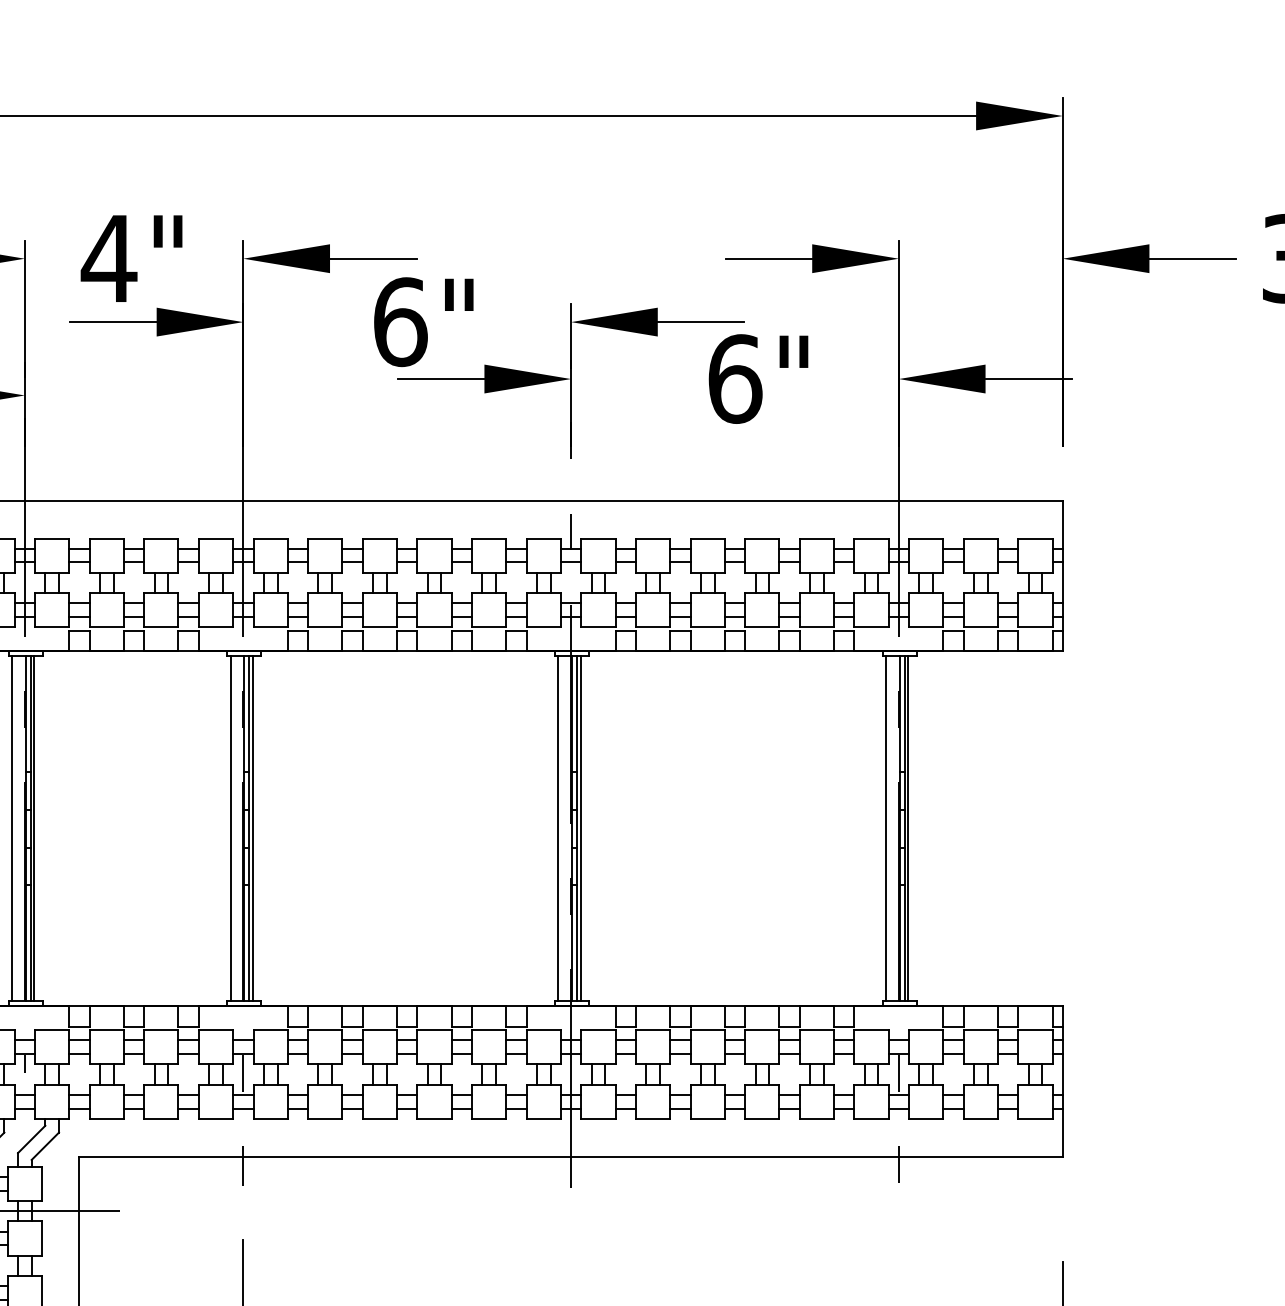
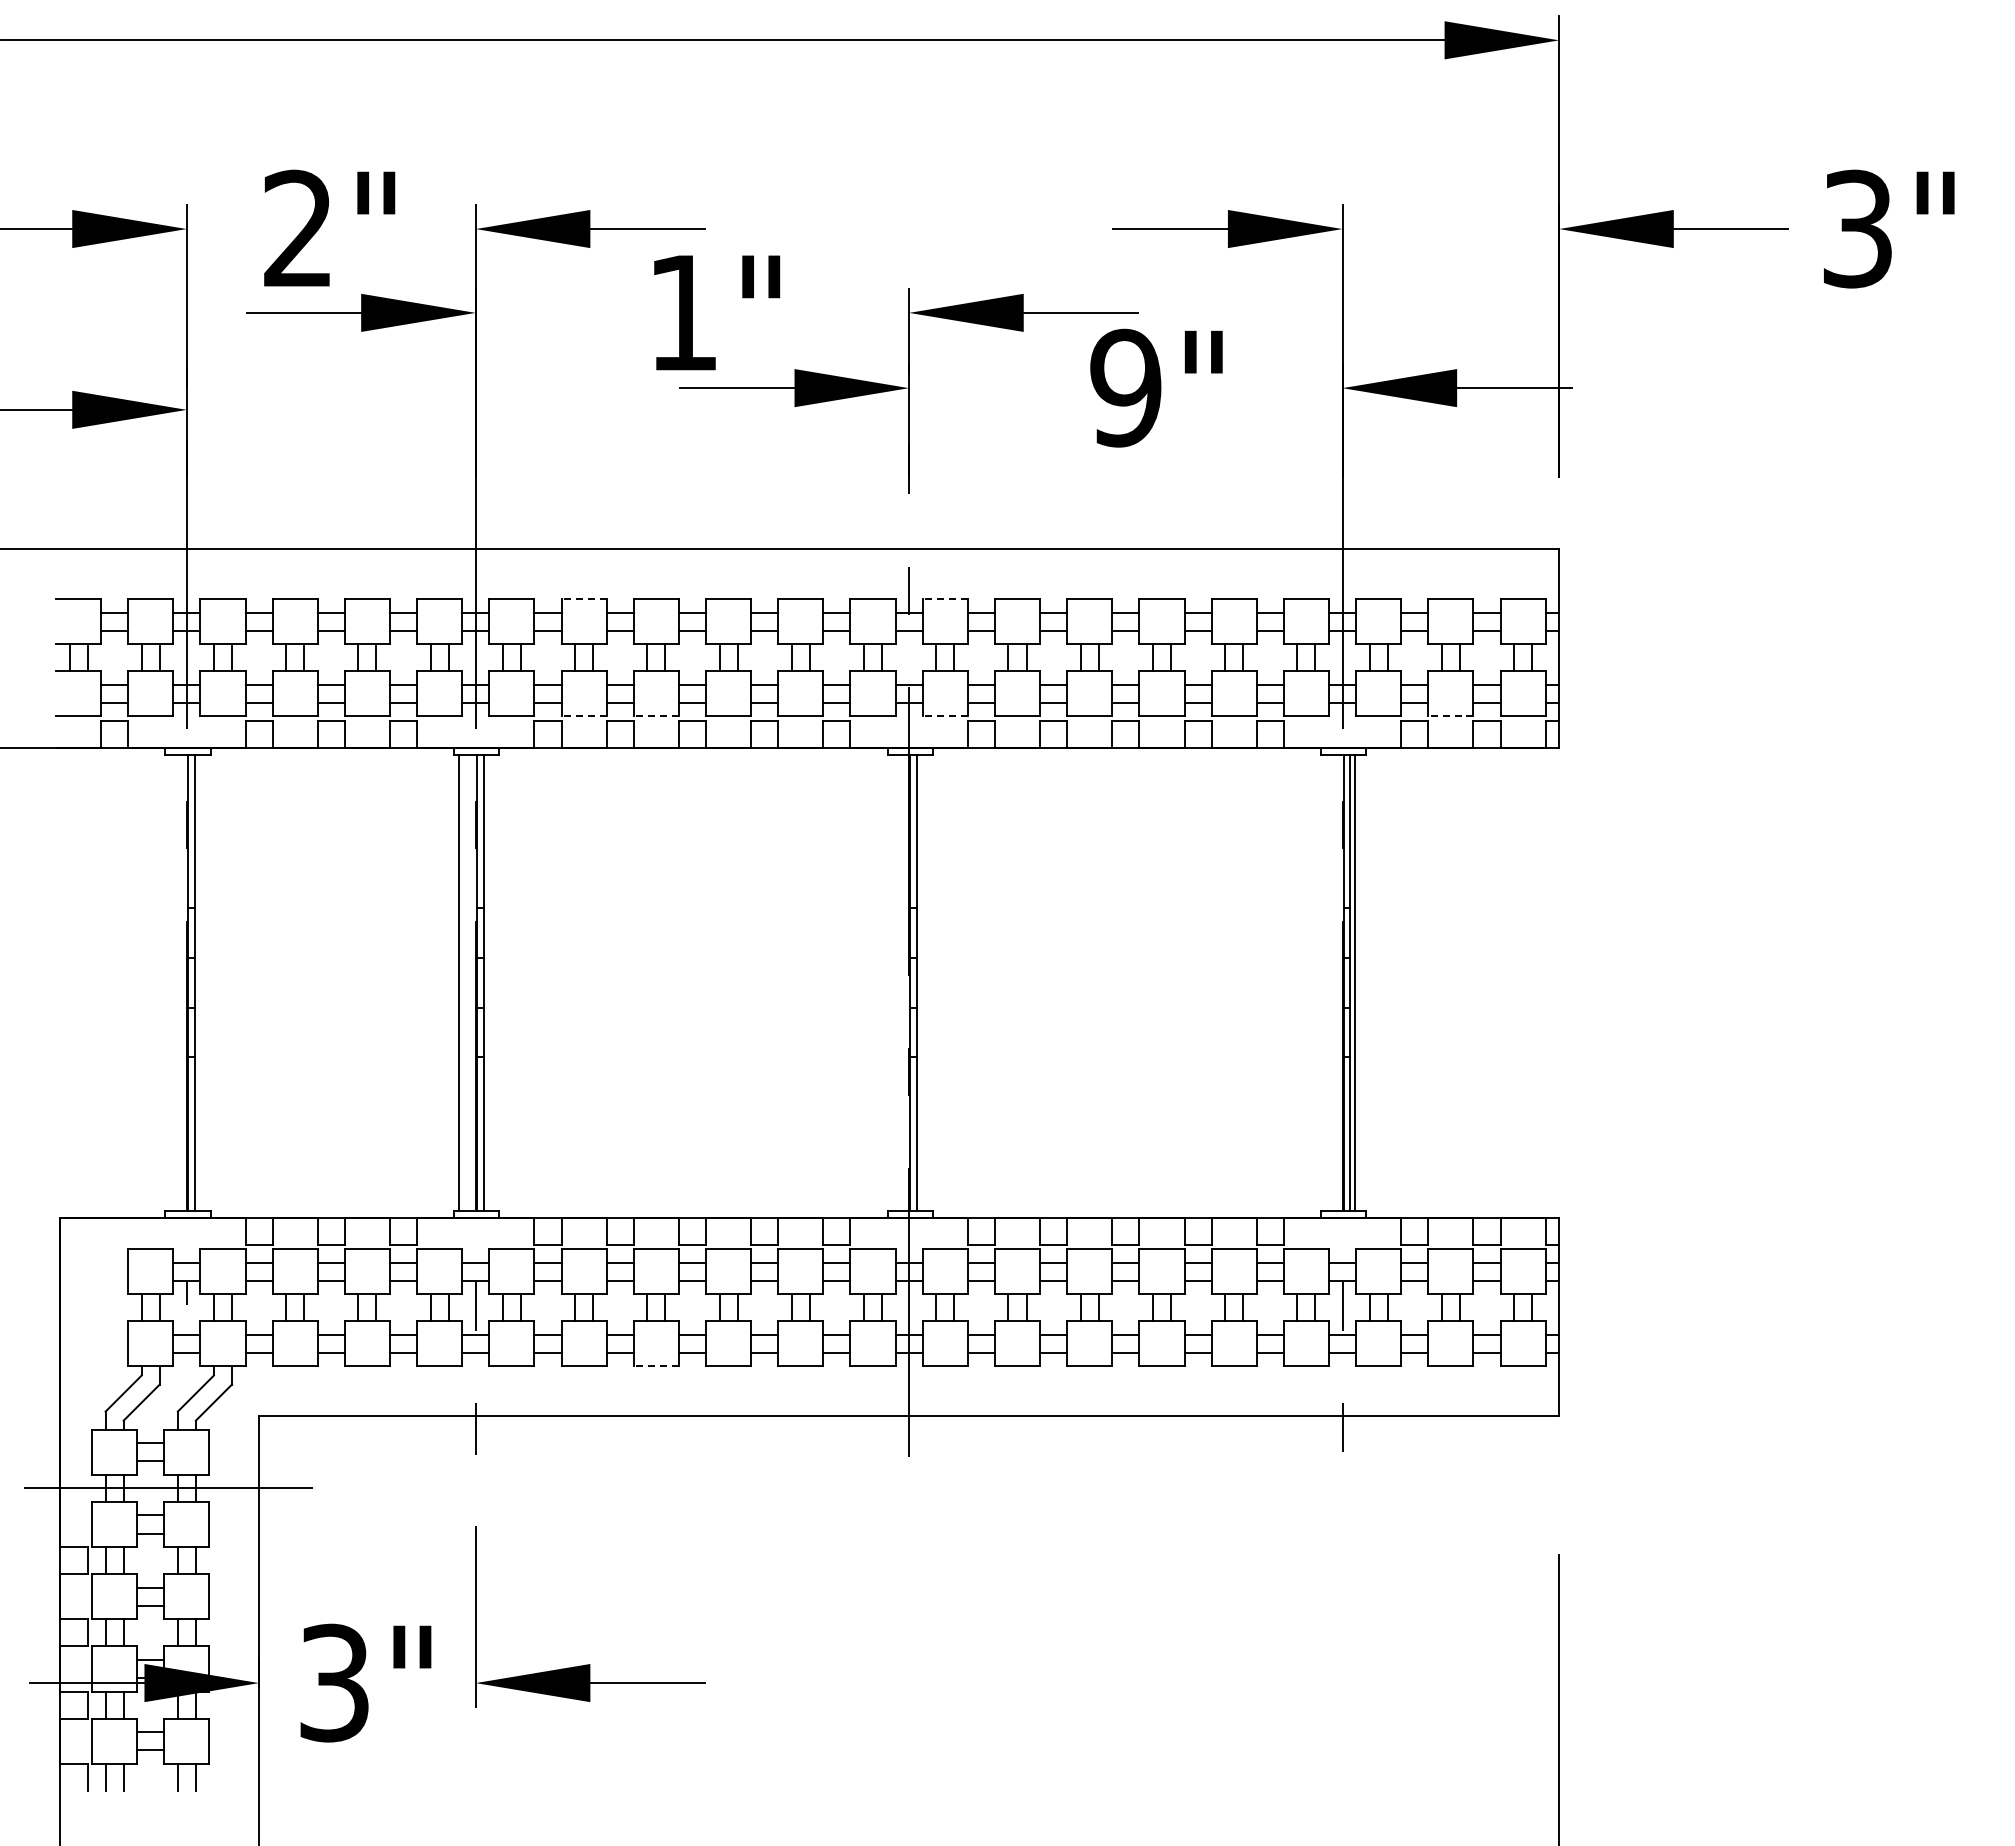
text: (108, 257) -> (297, 227), 4" -> 2"
text: (400, 321) -> (683, 312), 6" -> 1"
text: (735, 378) -> (1126, 387), 6" -> 9"
line: (325, 538) -> (584, 599), solid -> dashed
line: (598, 538) -> (945, 599), solid -> dashed
line: (325, 627) -> (584, 716), solid -> dashed
line: (380, 627) -> (656, 716), solid -> dashed
line: (598, 627) -> (945, 716), solid -> dashed
line: (980, 627) -> (1450, 716), solid -> dashed
line: (11, 828) -> (169, 982), removed
line: (34, 828) -> (199, 982), removed
line: (252, 828) -> (488, 982), removed
line: (558, 828) -> (892, 982), removed
line: (580, 828) -> (921, 982), removed
line: (886, 828) -> (1325, 982), removed
line: (380, 1118) -> (656, 1366), solid -> dashed

